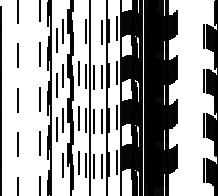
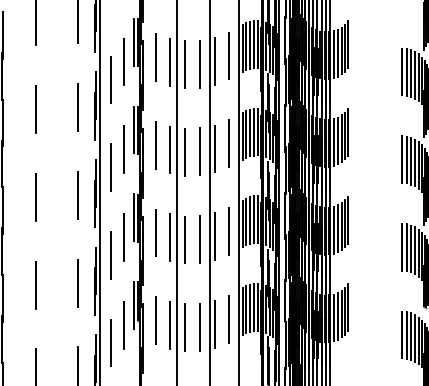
line: (79, 28) -> (156, 56), added
line: (94, 32) -> (185, 64), added
line: (56, 173) -> (111, 341), added

